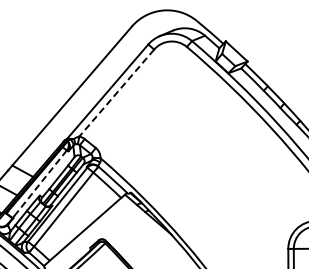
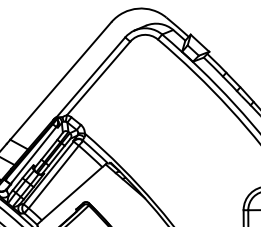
line: (116, 93) -> (98, 78), dashed -> solid
line: (40, 183) -> (34, 154), dashed -> solid

